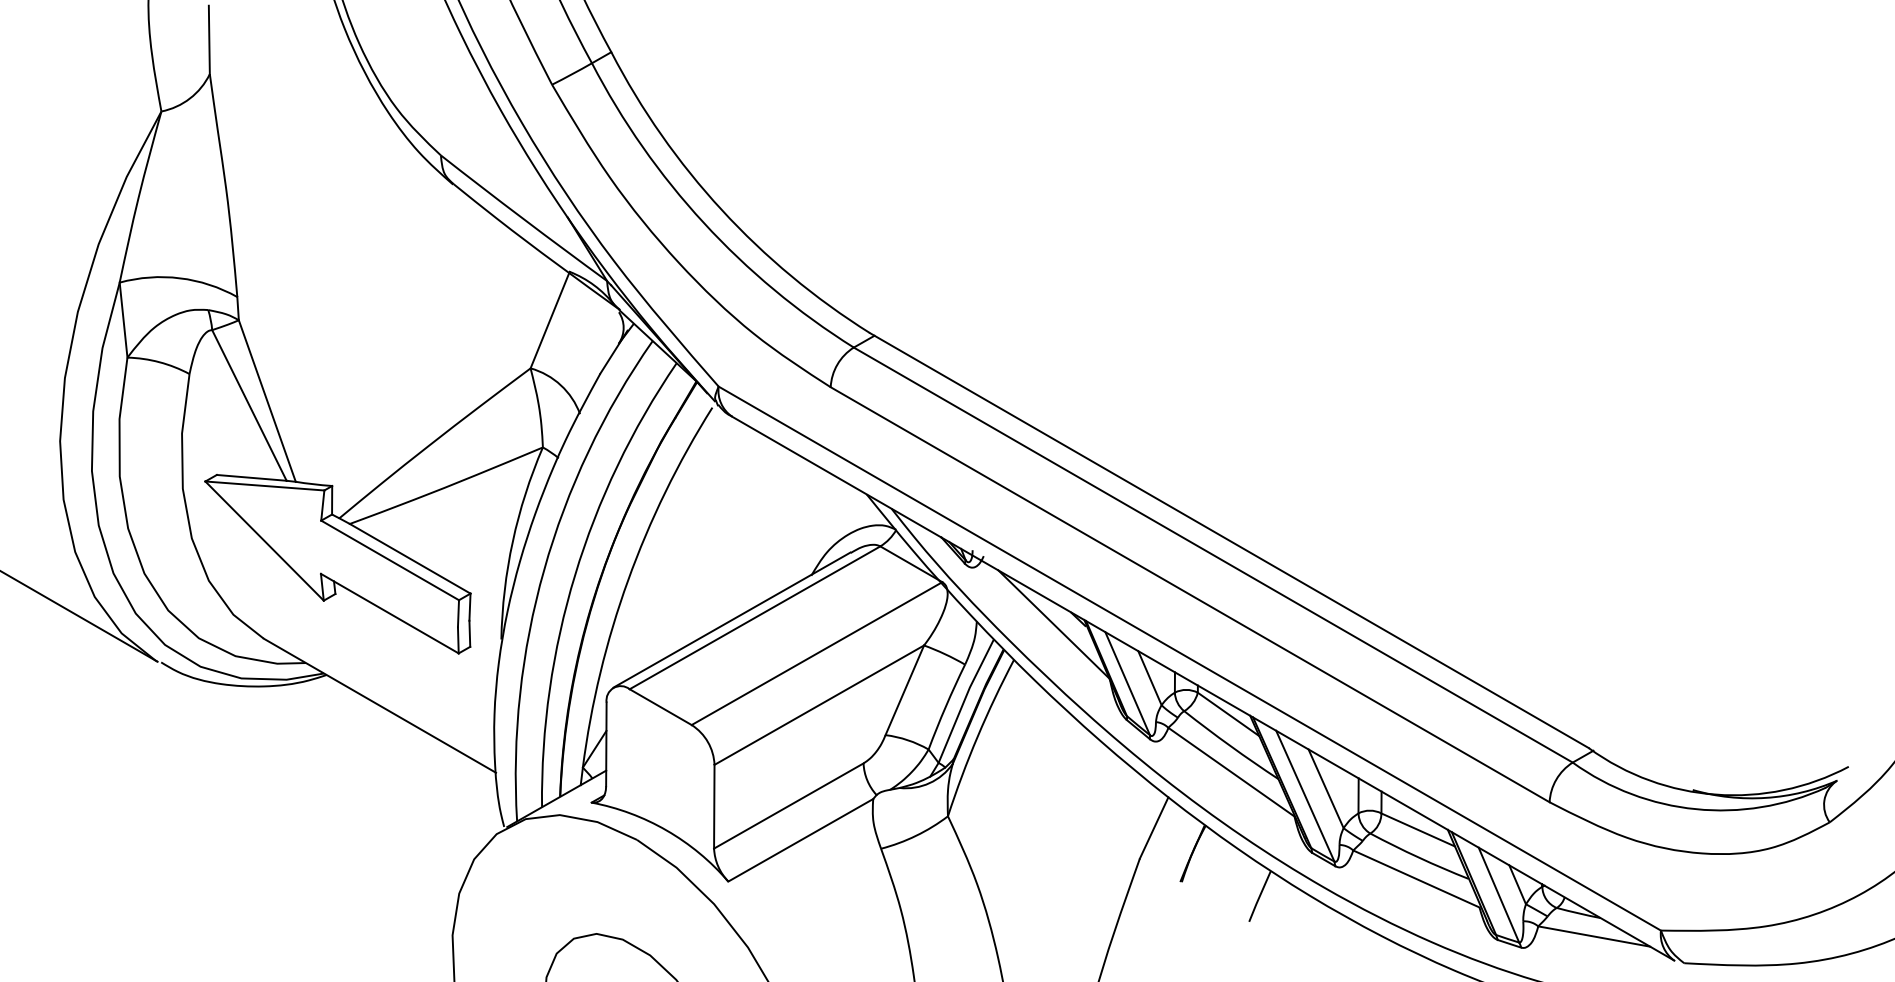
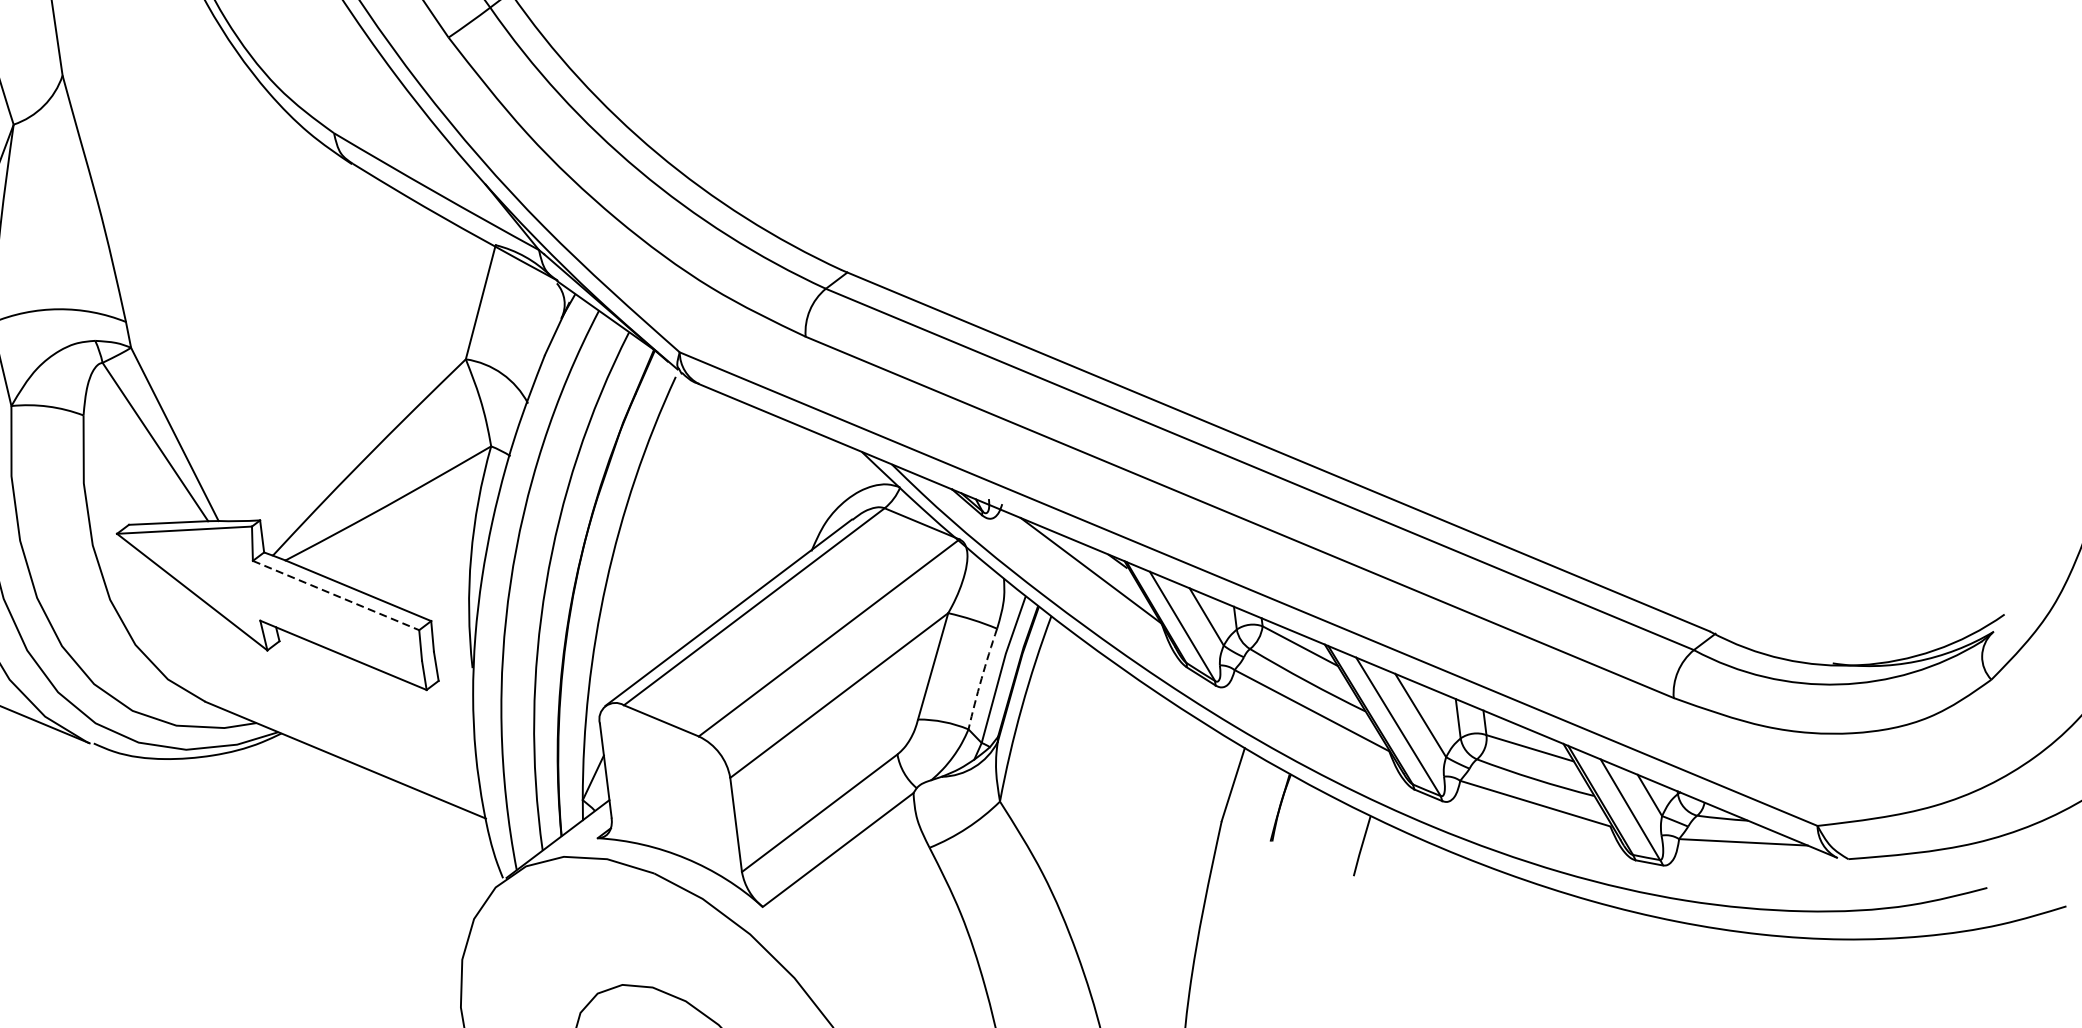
line: (390, 560) -> (336, 595), solid -> dashed
arc: (945, 706) -> (981, 678), solid -> dashed

